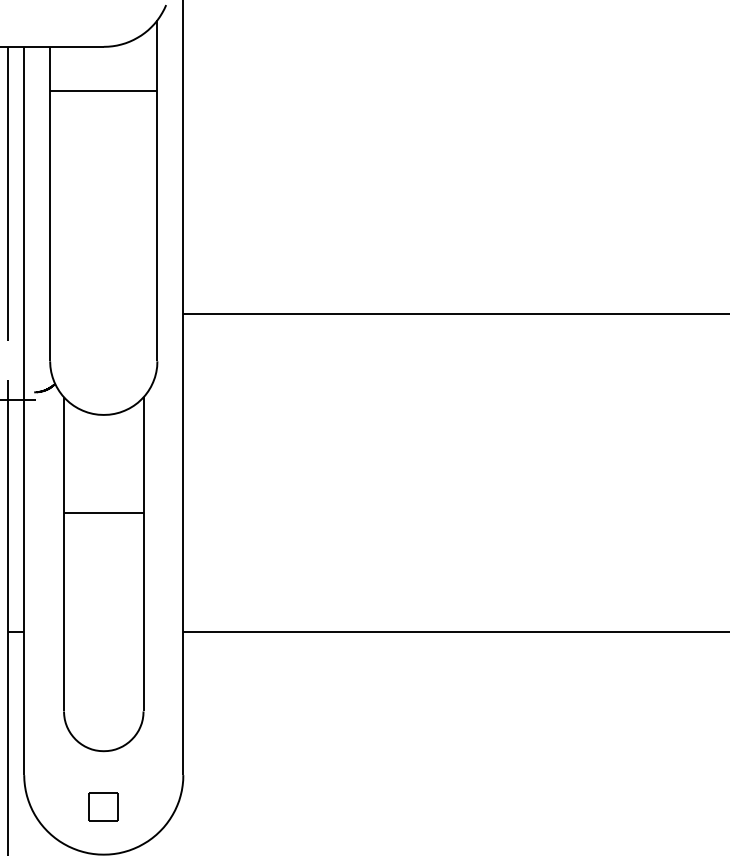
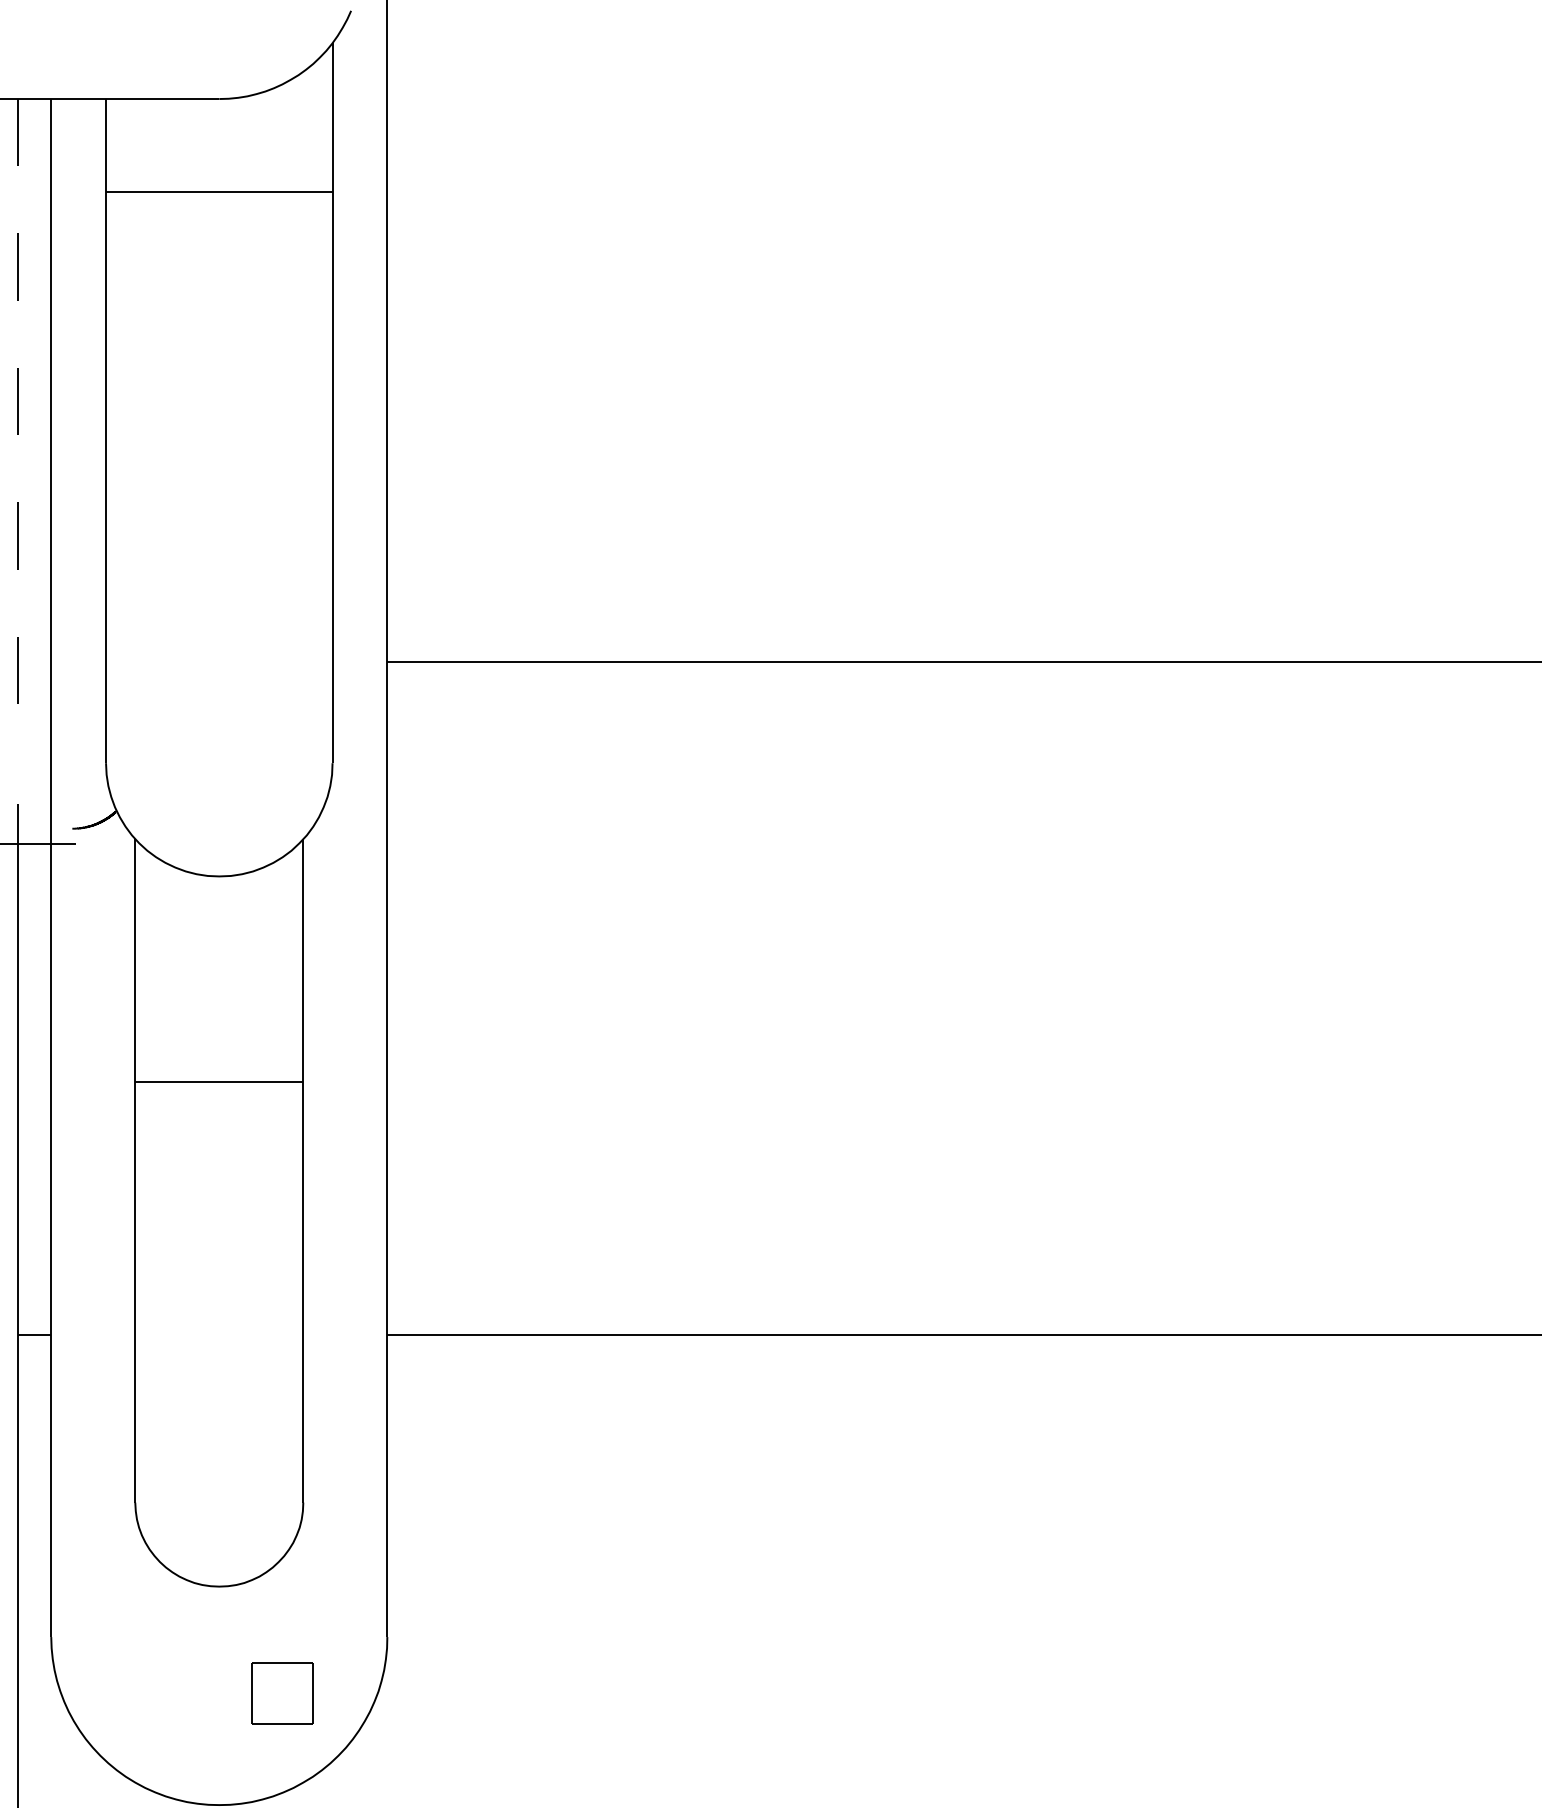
line: (8, 193) -> (18, 408), solid -> dashed
part: (103, 806) -> (282, 1692), moved

